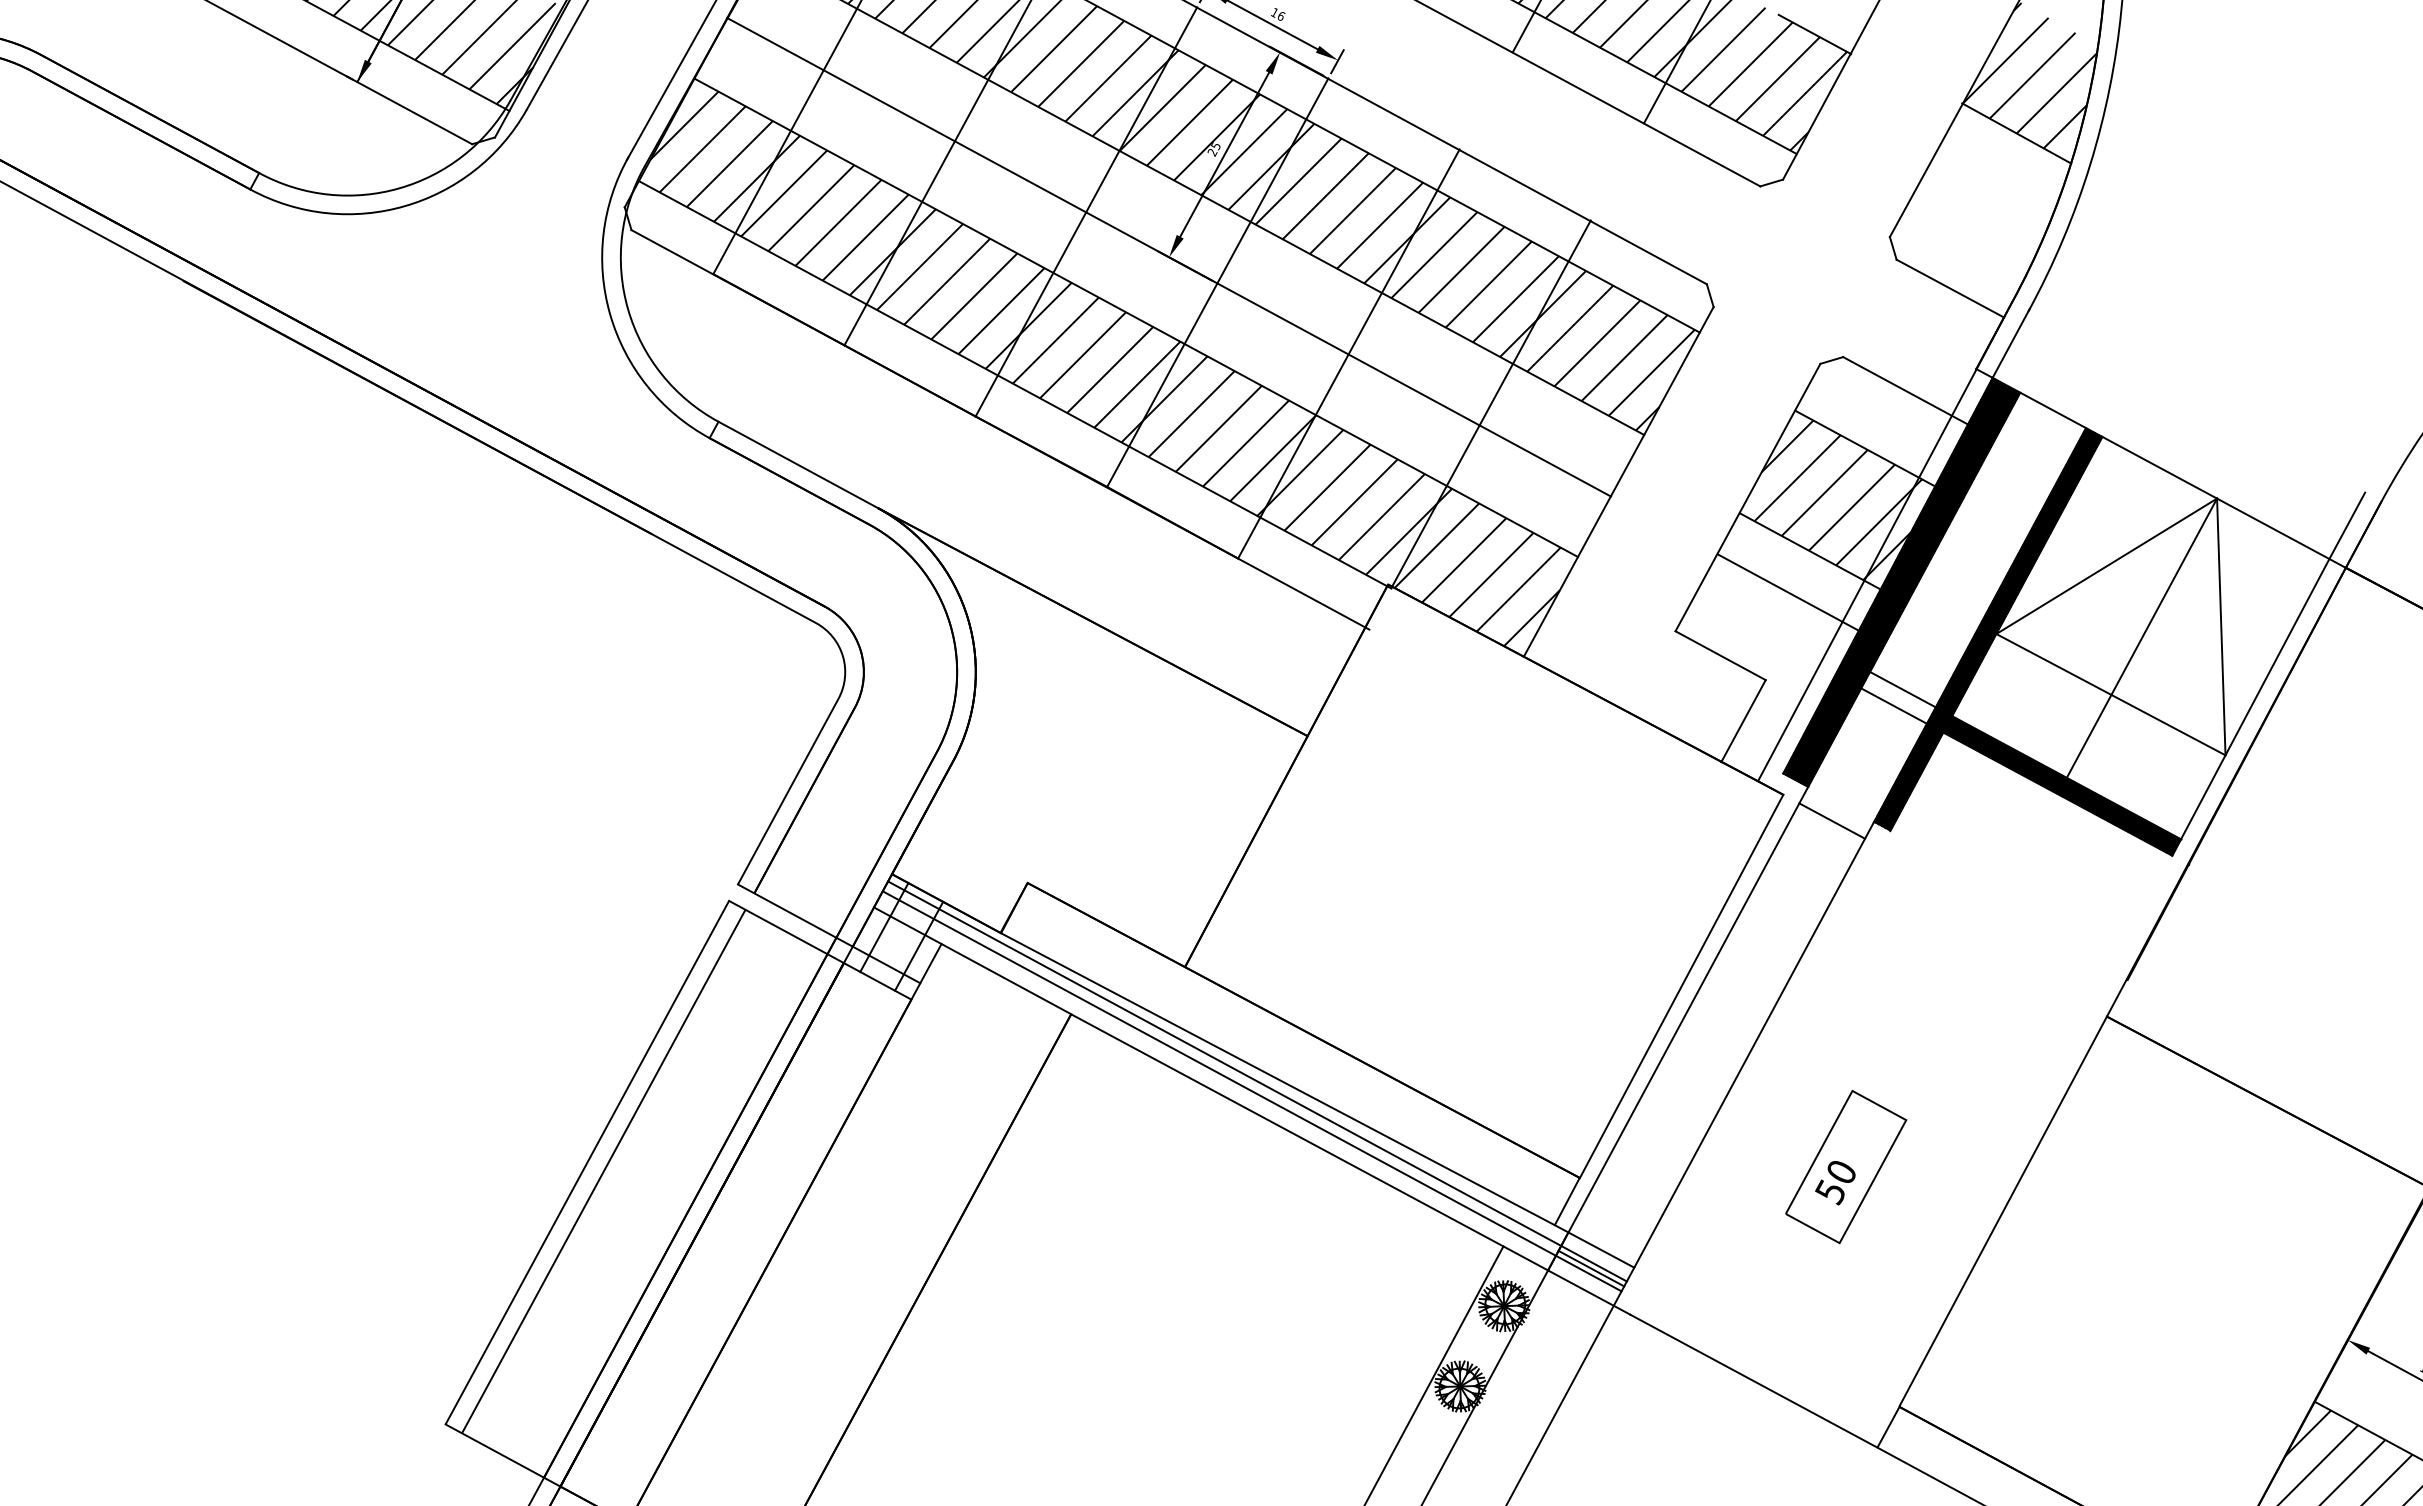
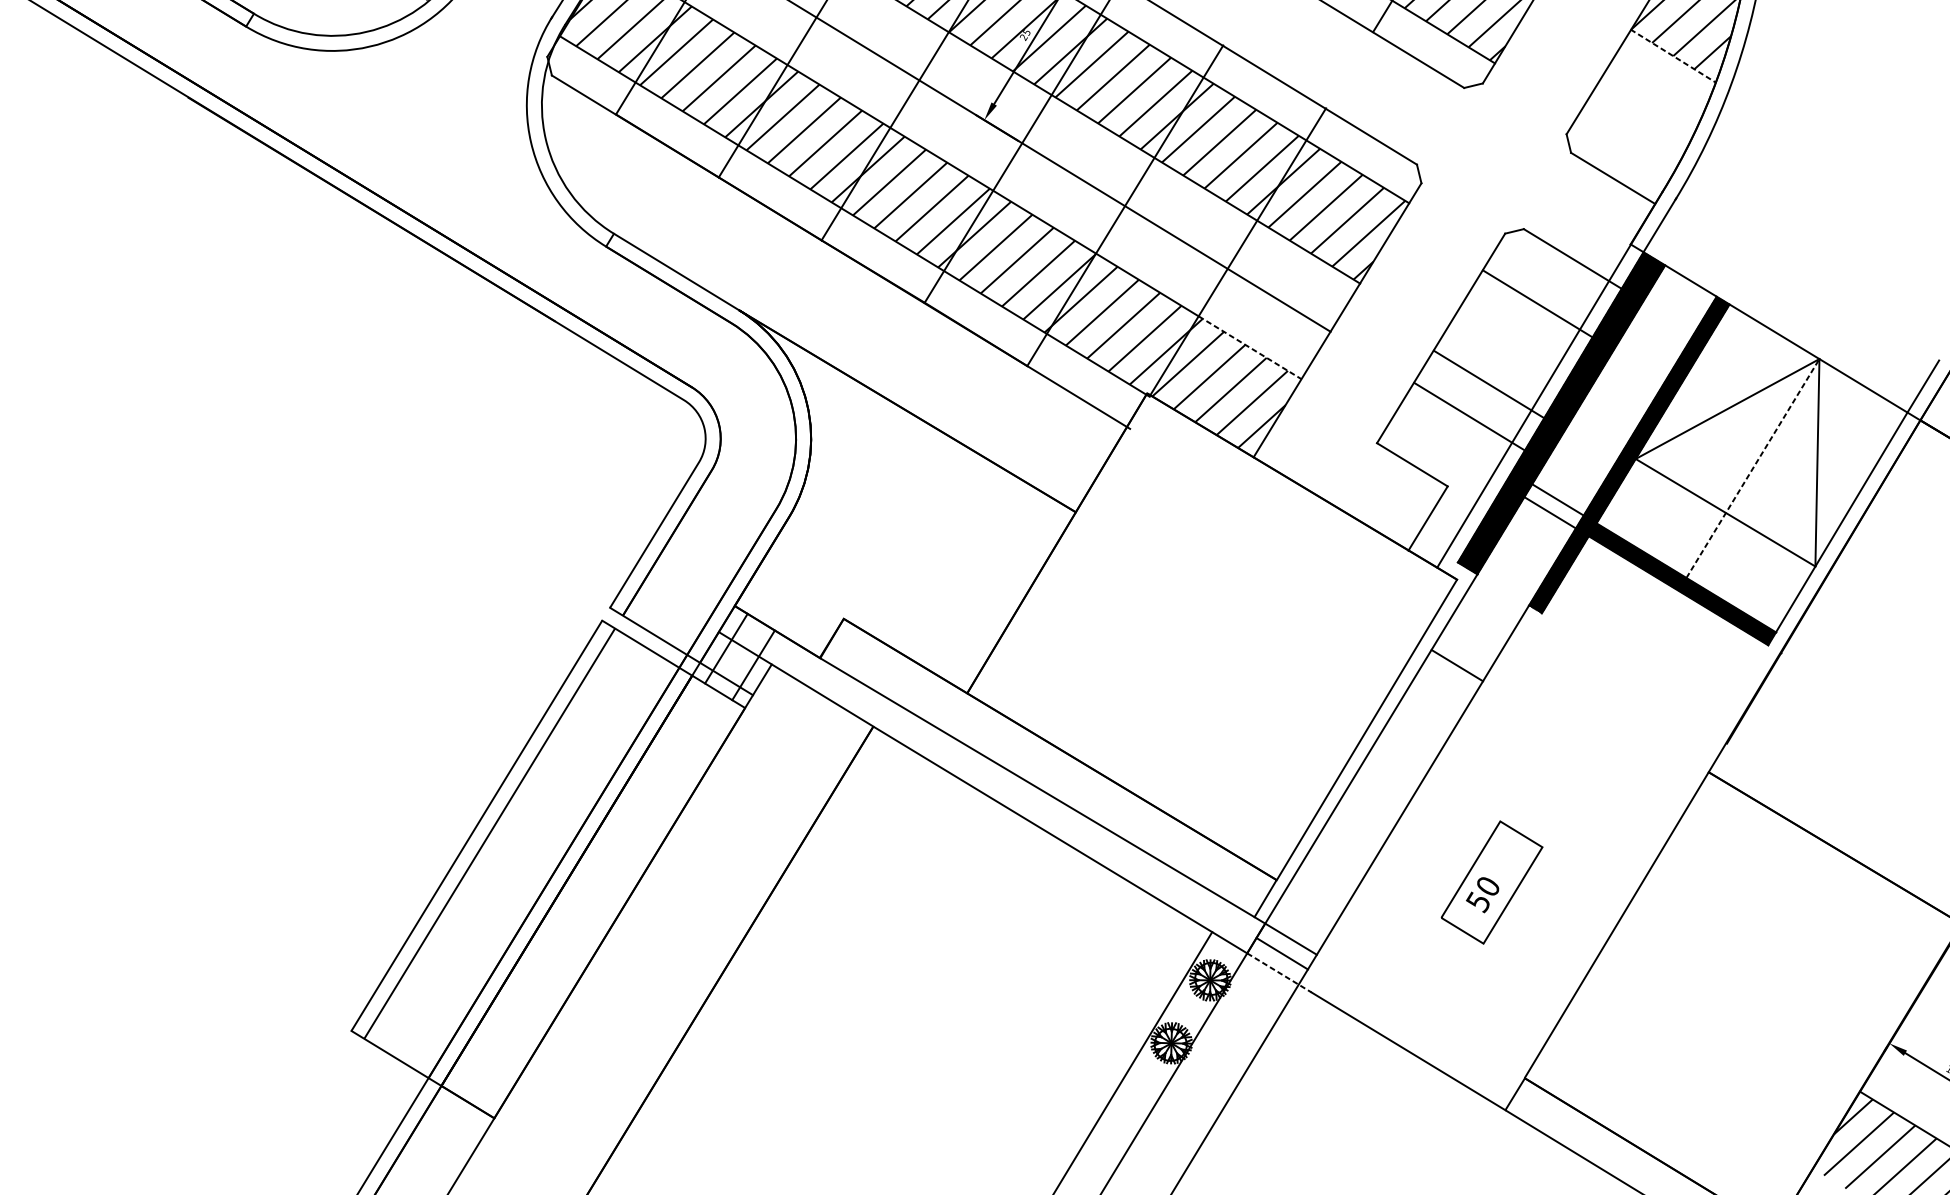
line: (2017, 133) -> (1673, 56), solid -> dashed
hatch: (1838, 500) -> (1514, 344), removed
line: (1512, 521) -> (1250, 347), solid -> dashed
line: (2141, 638) -> (1752, 468), solid -> dashed
line: (1832, 820) -> (1457, 665), moved
line: (1257, 1081) -> (1020, 788), removed
line: (1251, 1091) -> (1015, 796), removed
line: (1589, 1292) -> (1279, 972), solid -> dashed

